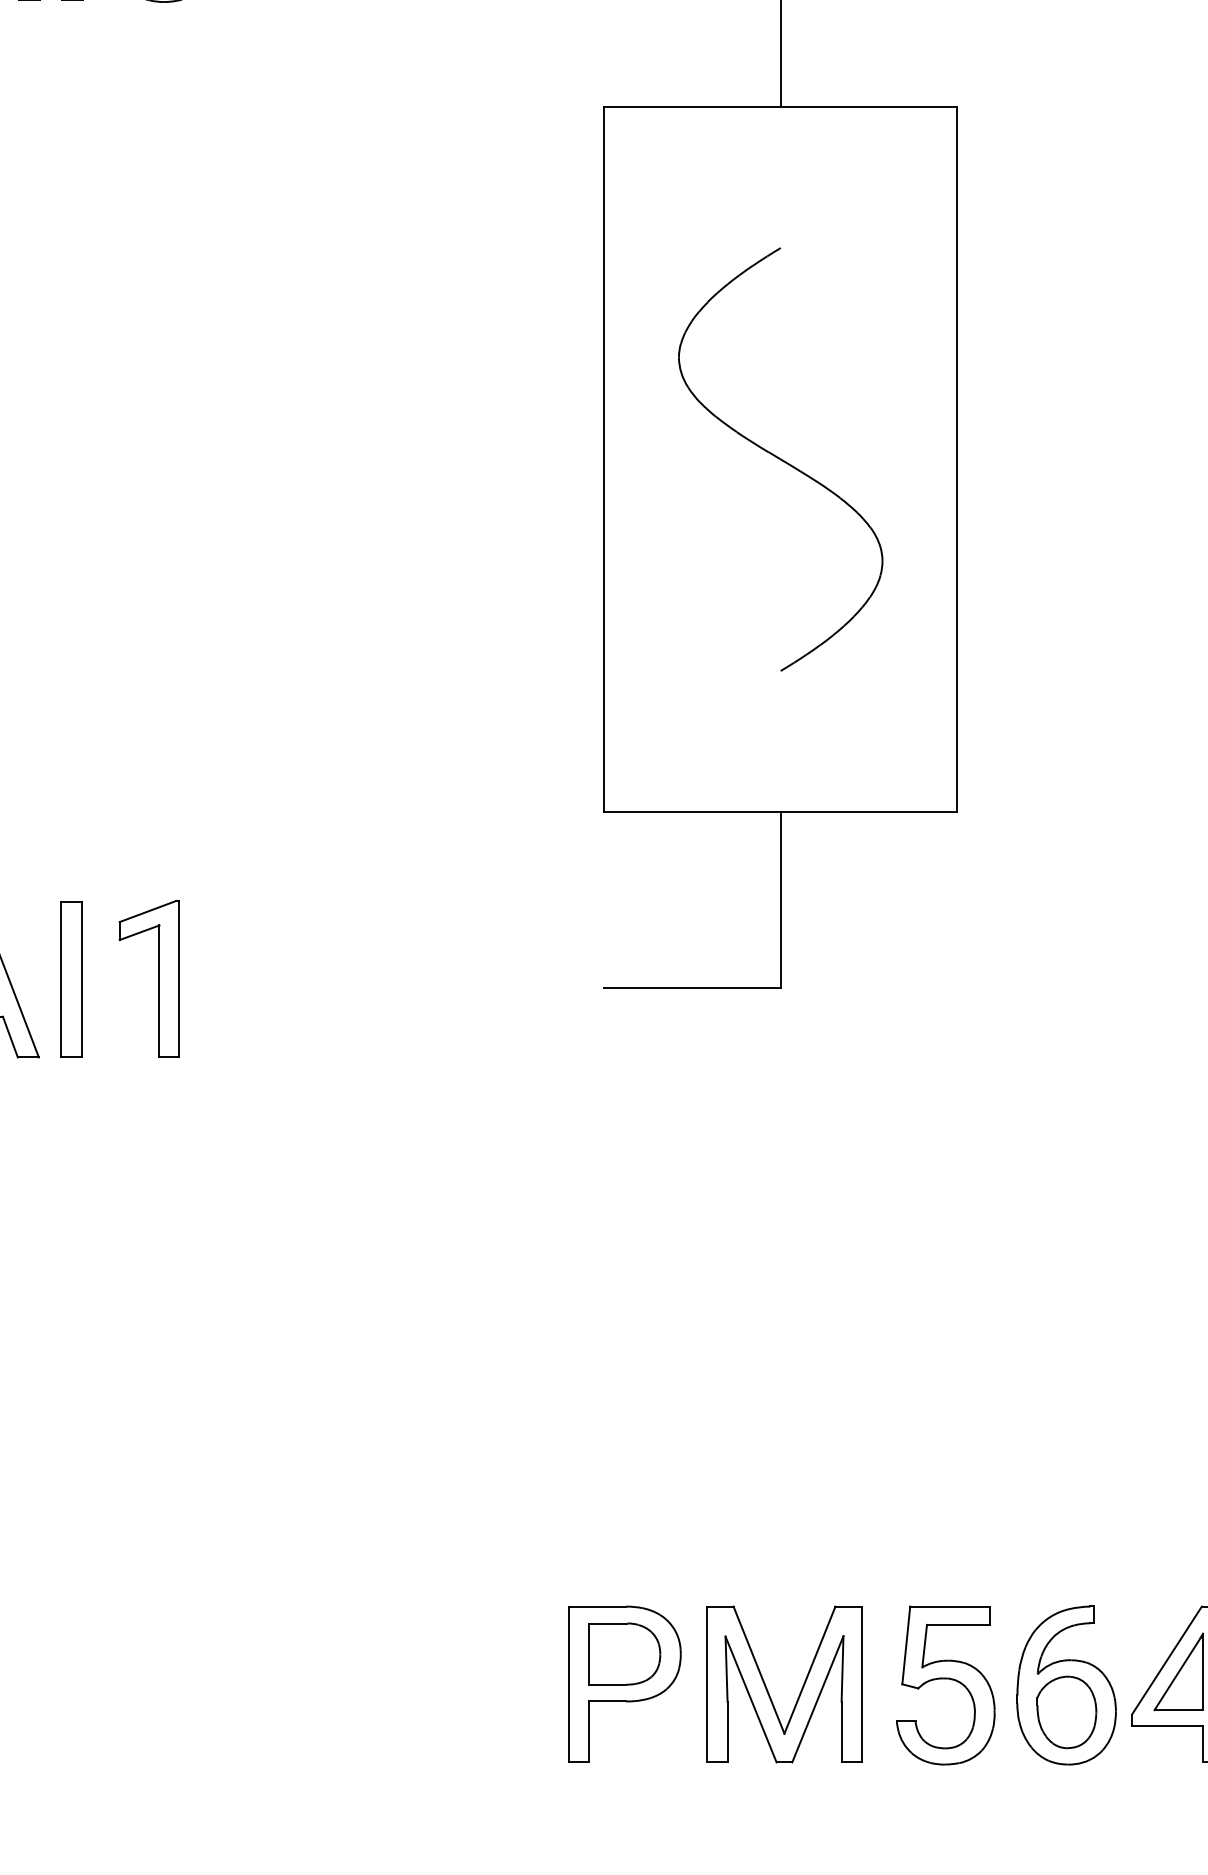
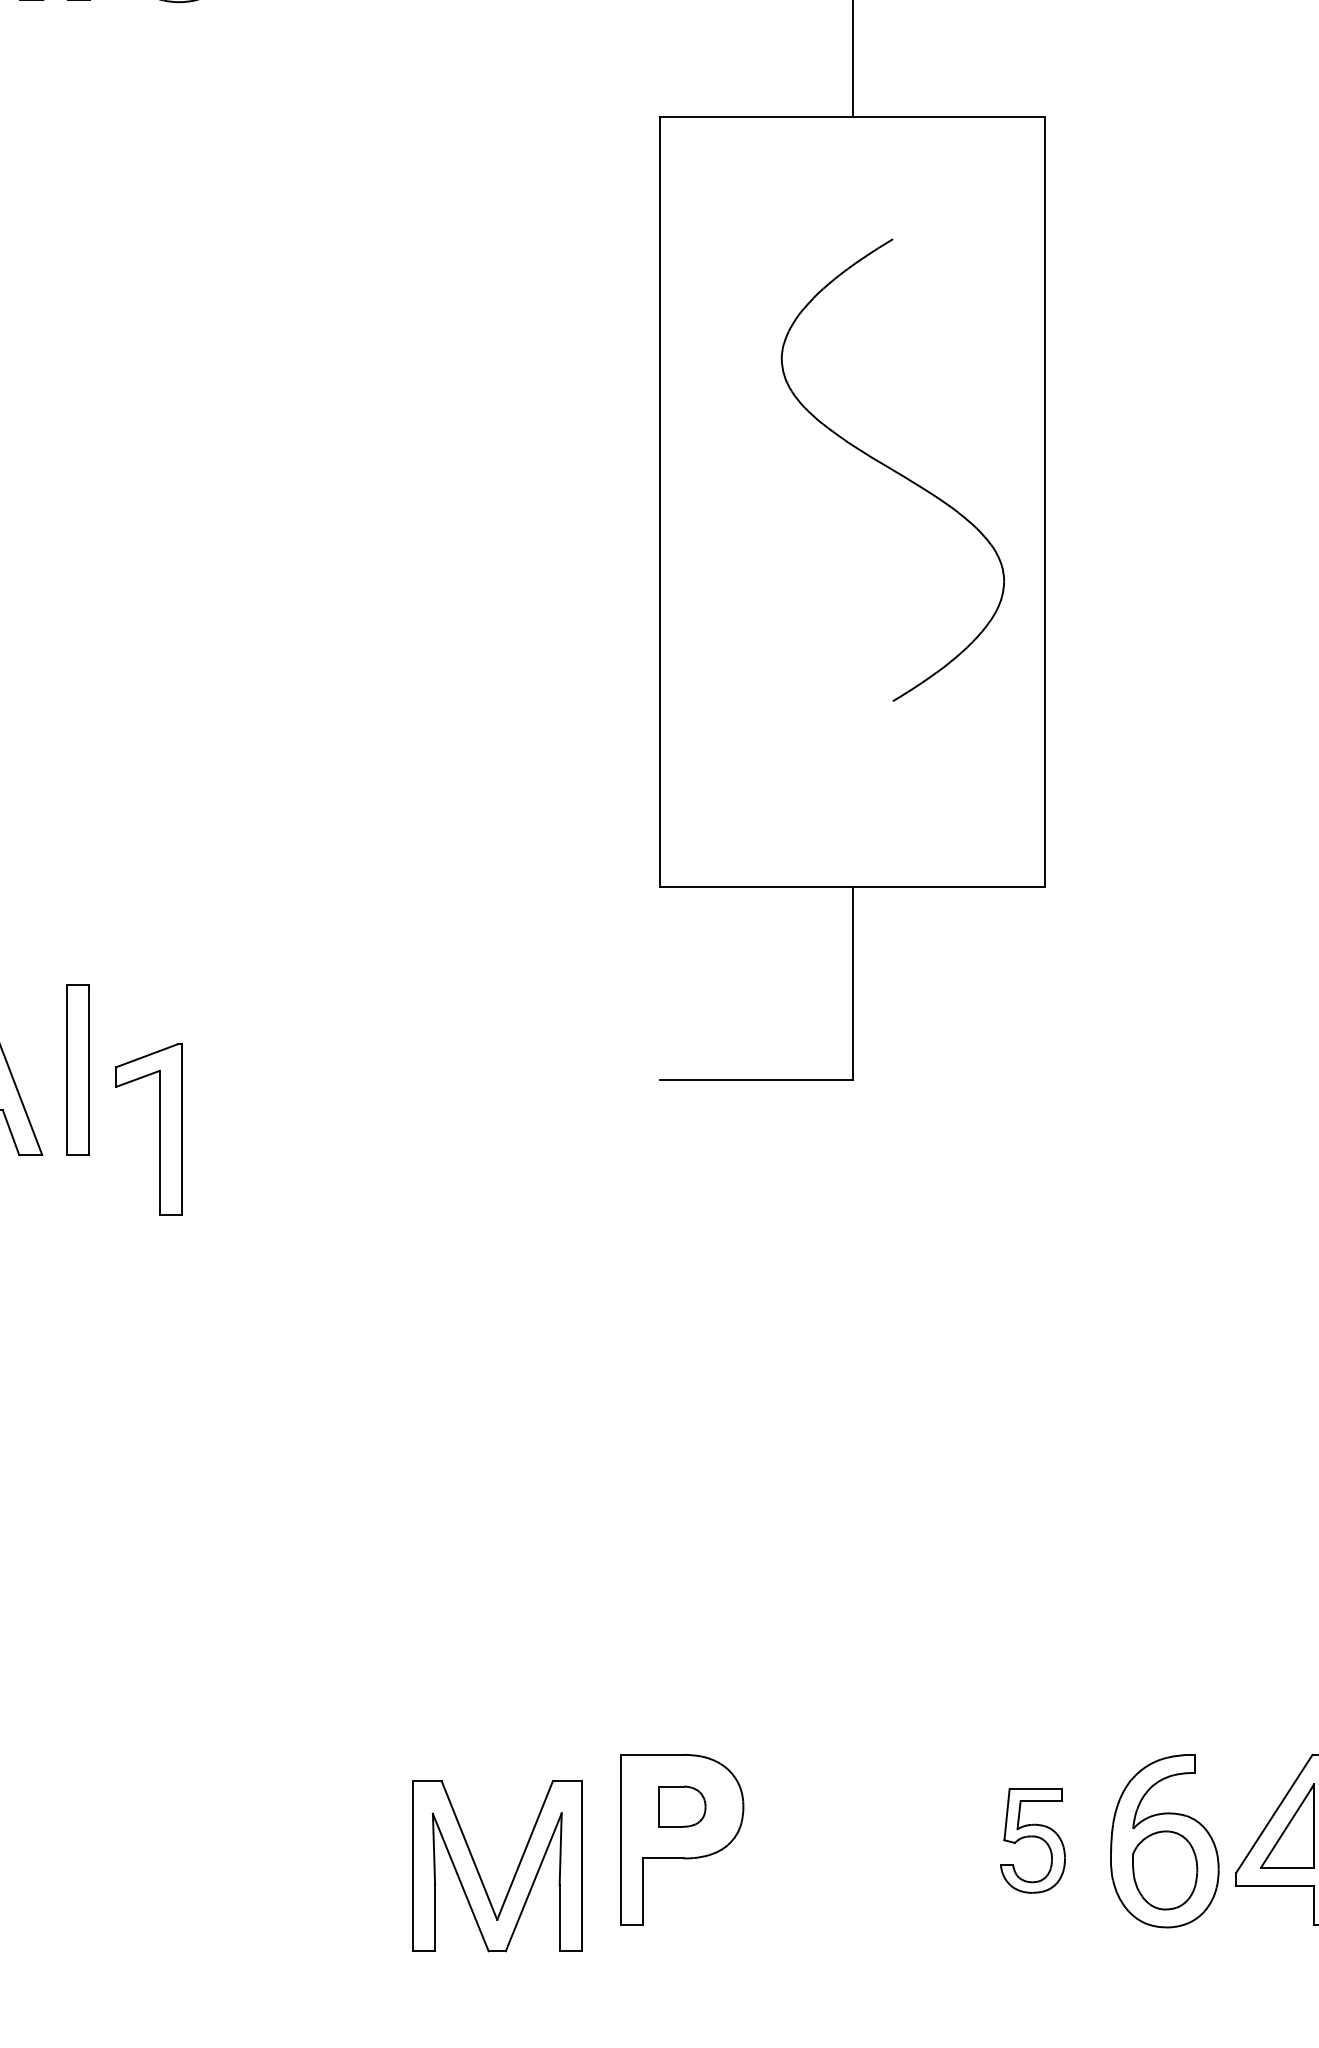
part: (780, 459) -> (892, 470), moved
part: (158, 978) -> (158, 1128), moved
part: (624, 1653) -> (681, 1806), size x0.6
part: (945, 1685) -> (1032, 1841), size x0.6
part: (768, 1690) -> (479, 1872), moved

